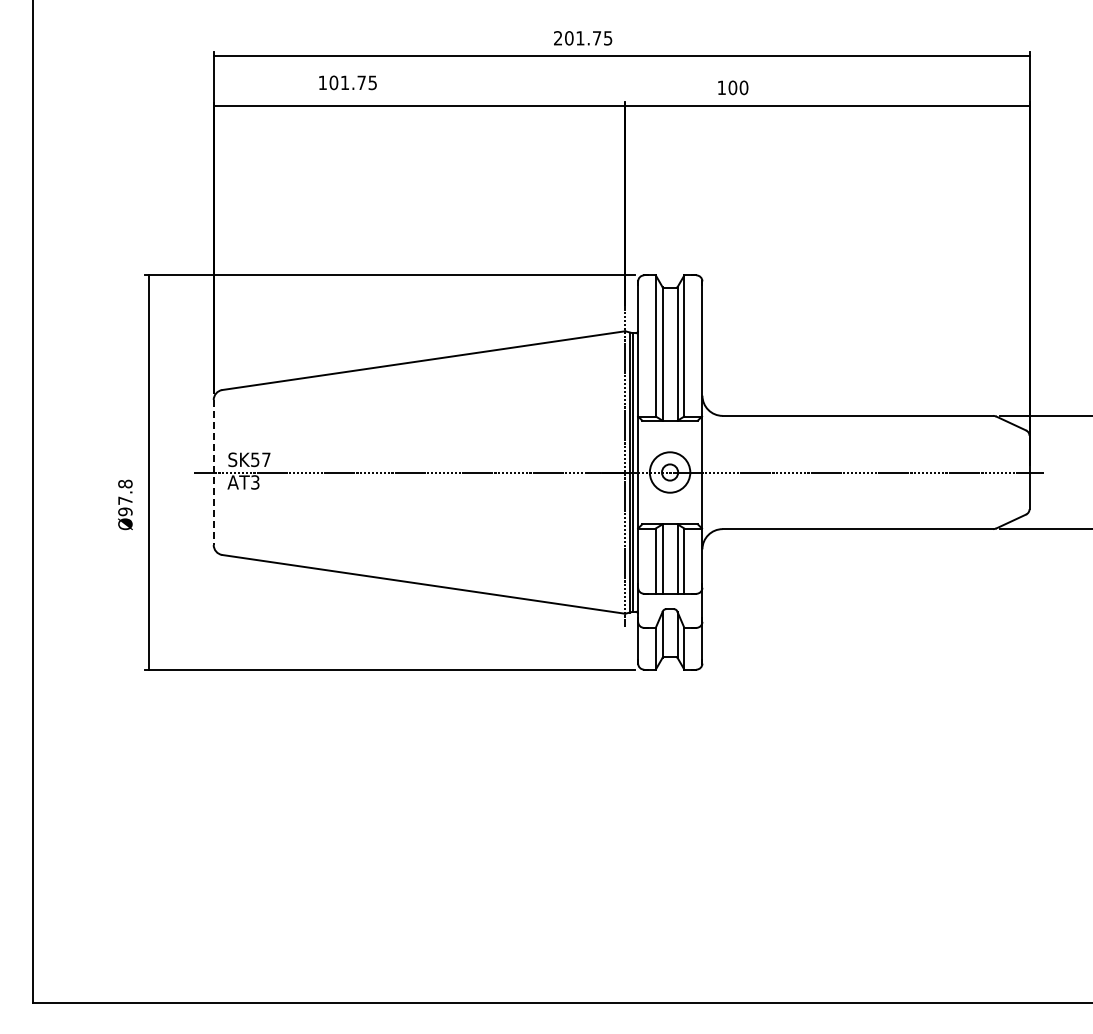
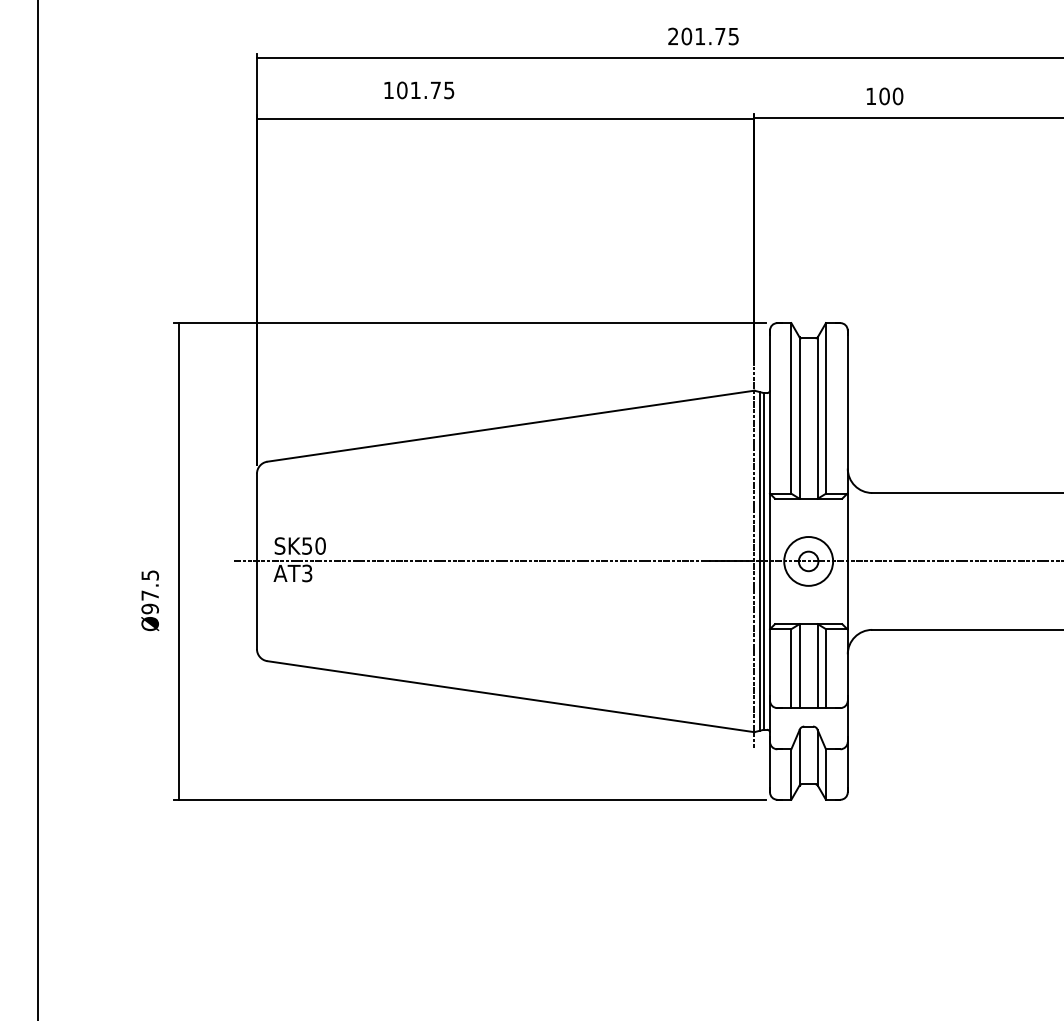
text: (266, 459) -> (320, 545), SK57 -> SK50
line: (213, 473) -> (256, 562), dashed -> solid
text: (125, 483) -> (150, 574), Ø97.8 -> Ø97.5

